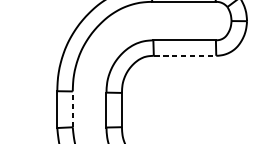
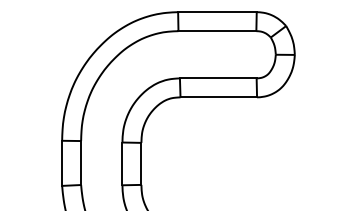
line: (185, 55) -> (219, 97), dashed -> solid
line: (73, 109) -> (81, 163), dashed -> solid

